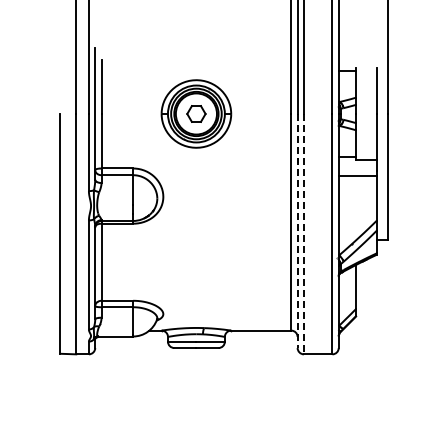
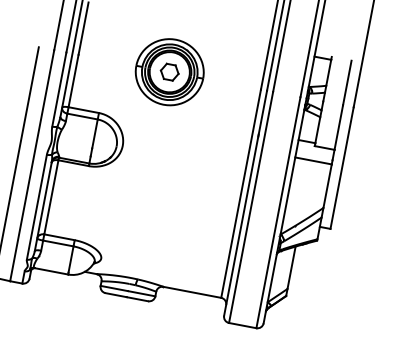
line: (297, 231) -> (245, 203), dashed -> solid
line: (303, 234) -> (250, 207), dashed -> solid

